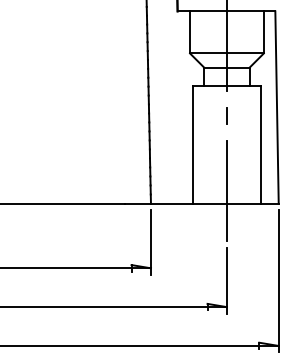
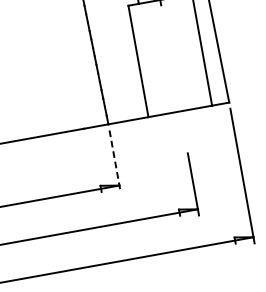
line: (226, 115) -> (164, 28), removed
line: (226, 190) -> (177, 99), removed
line: (150, 242) -> (114, 161), solid -> dashed

